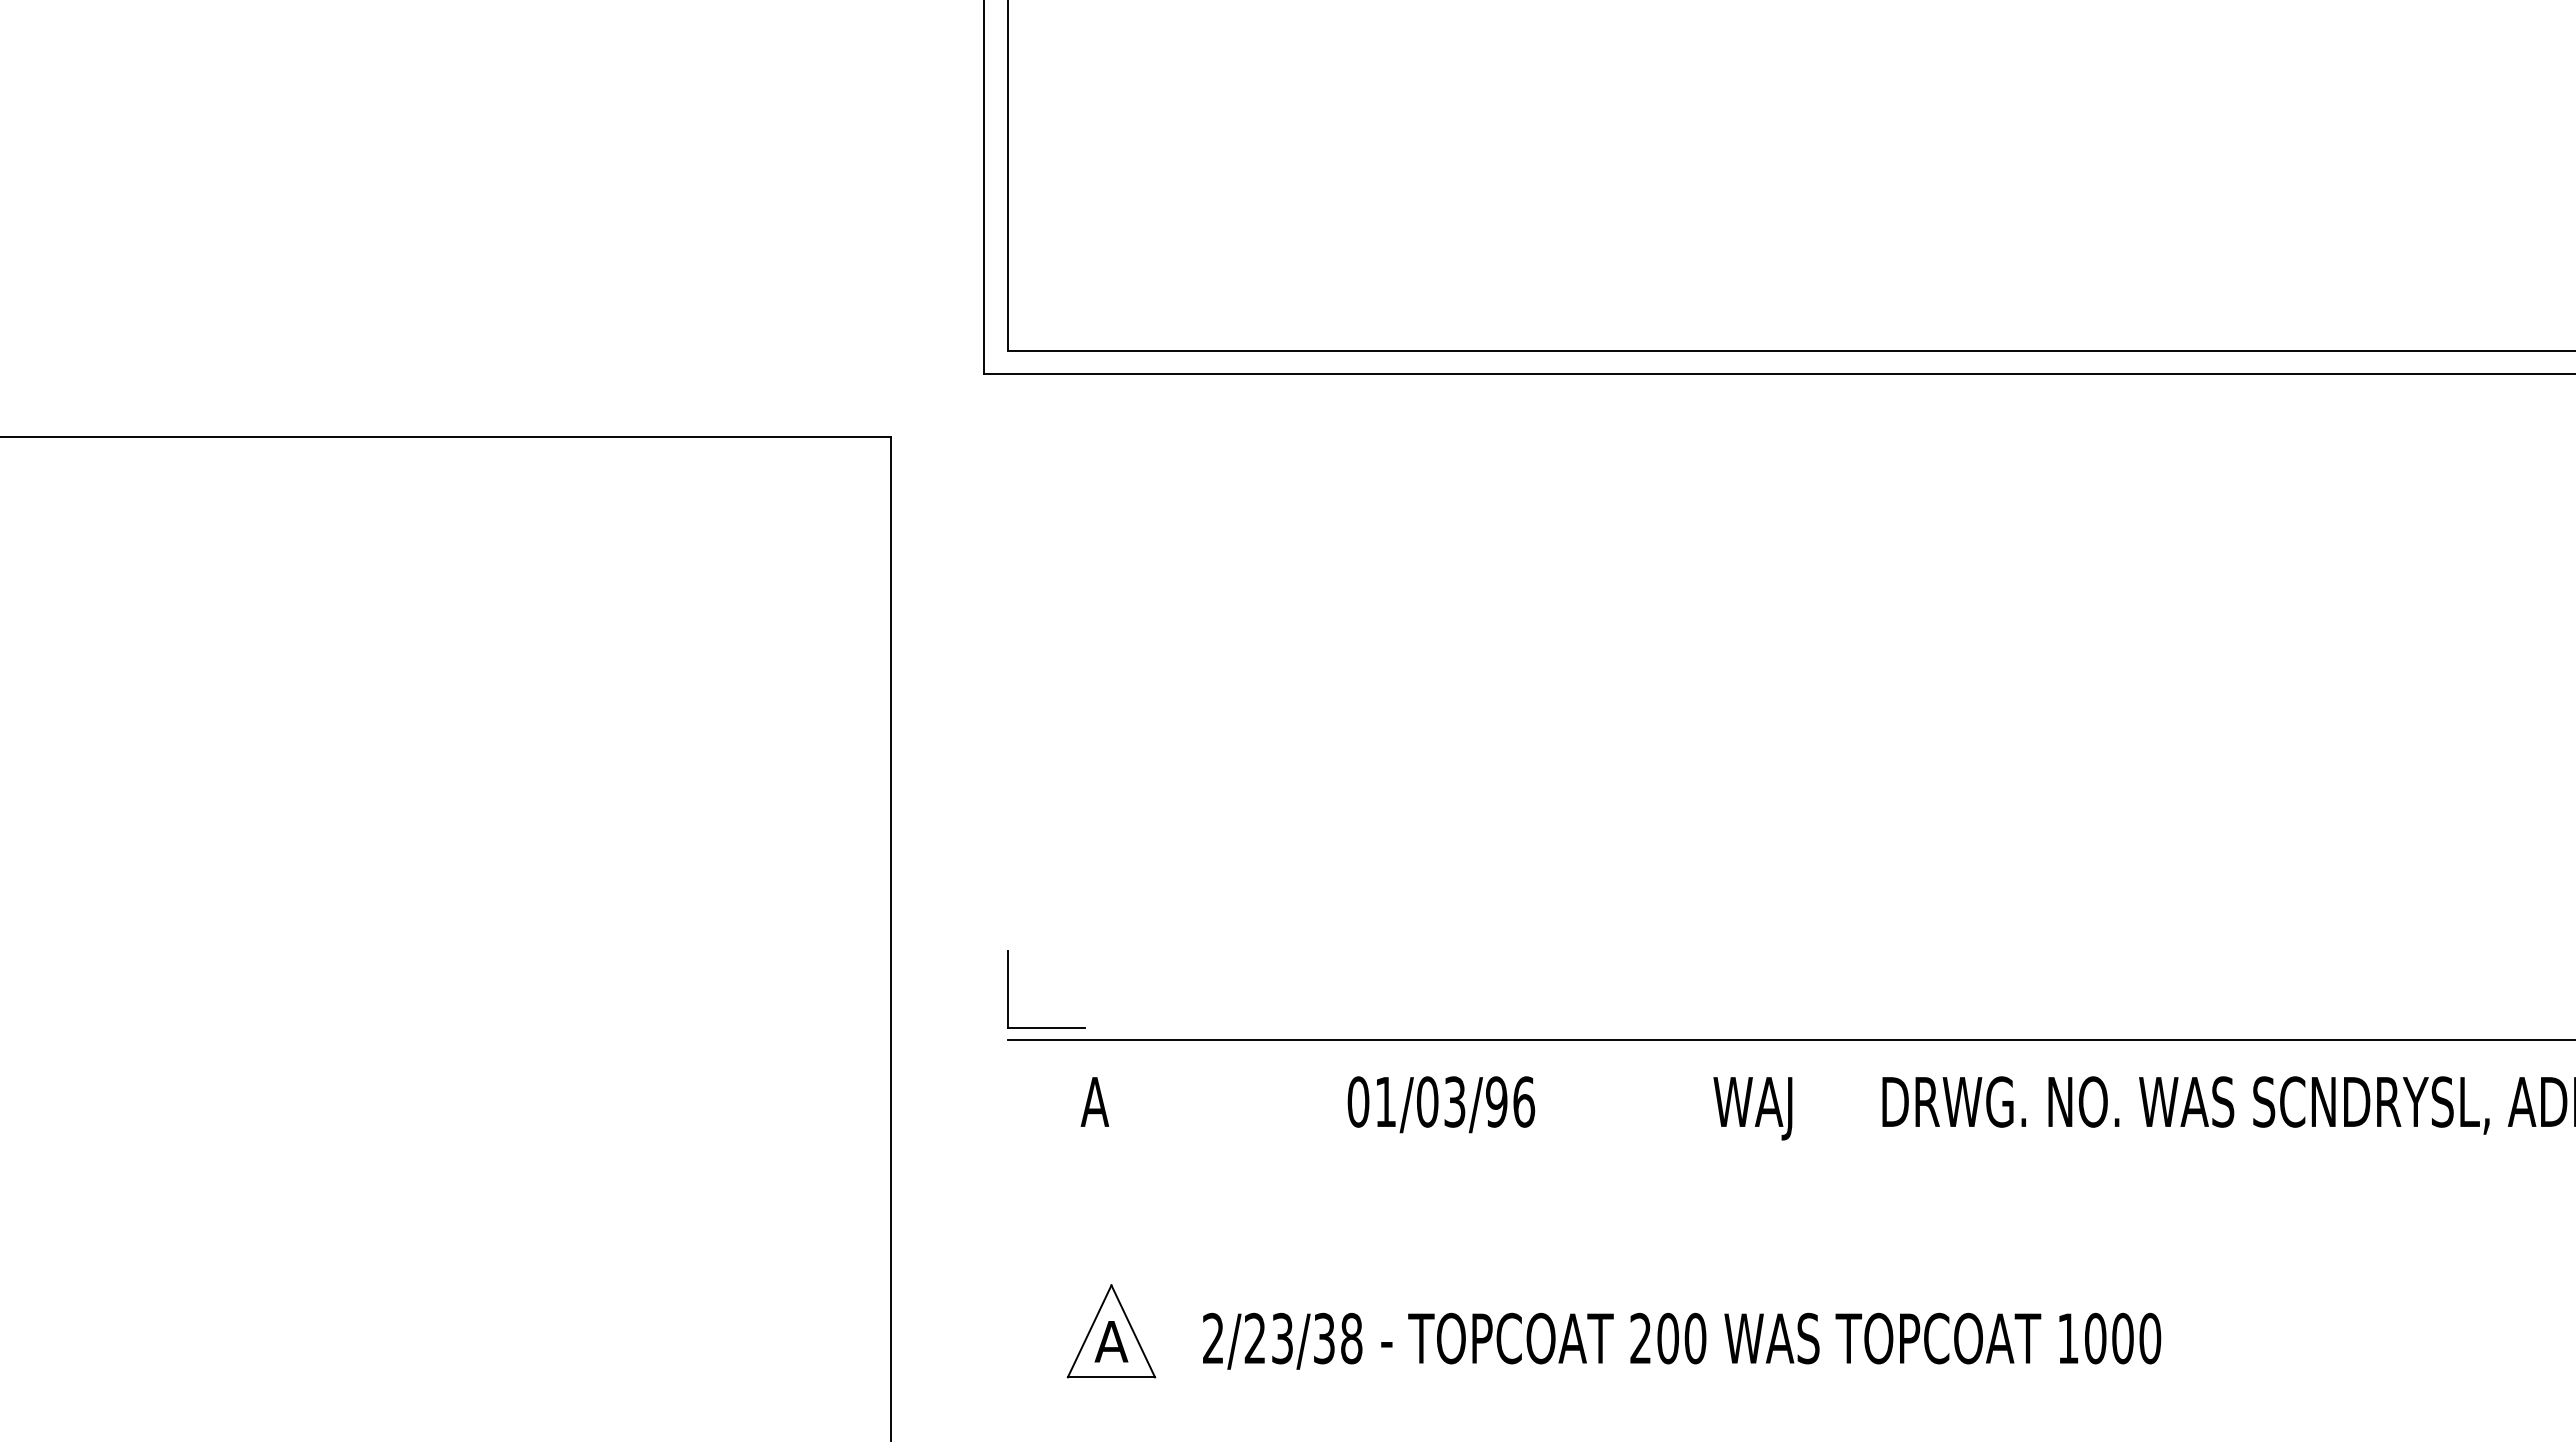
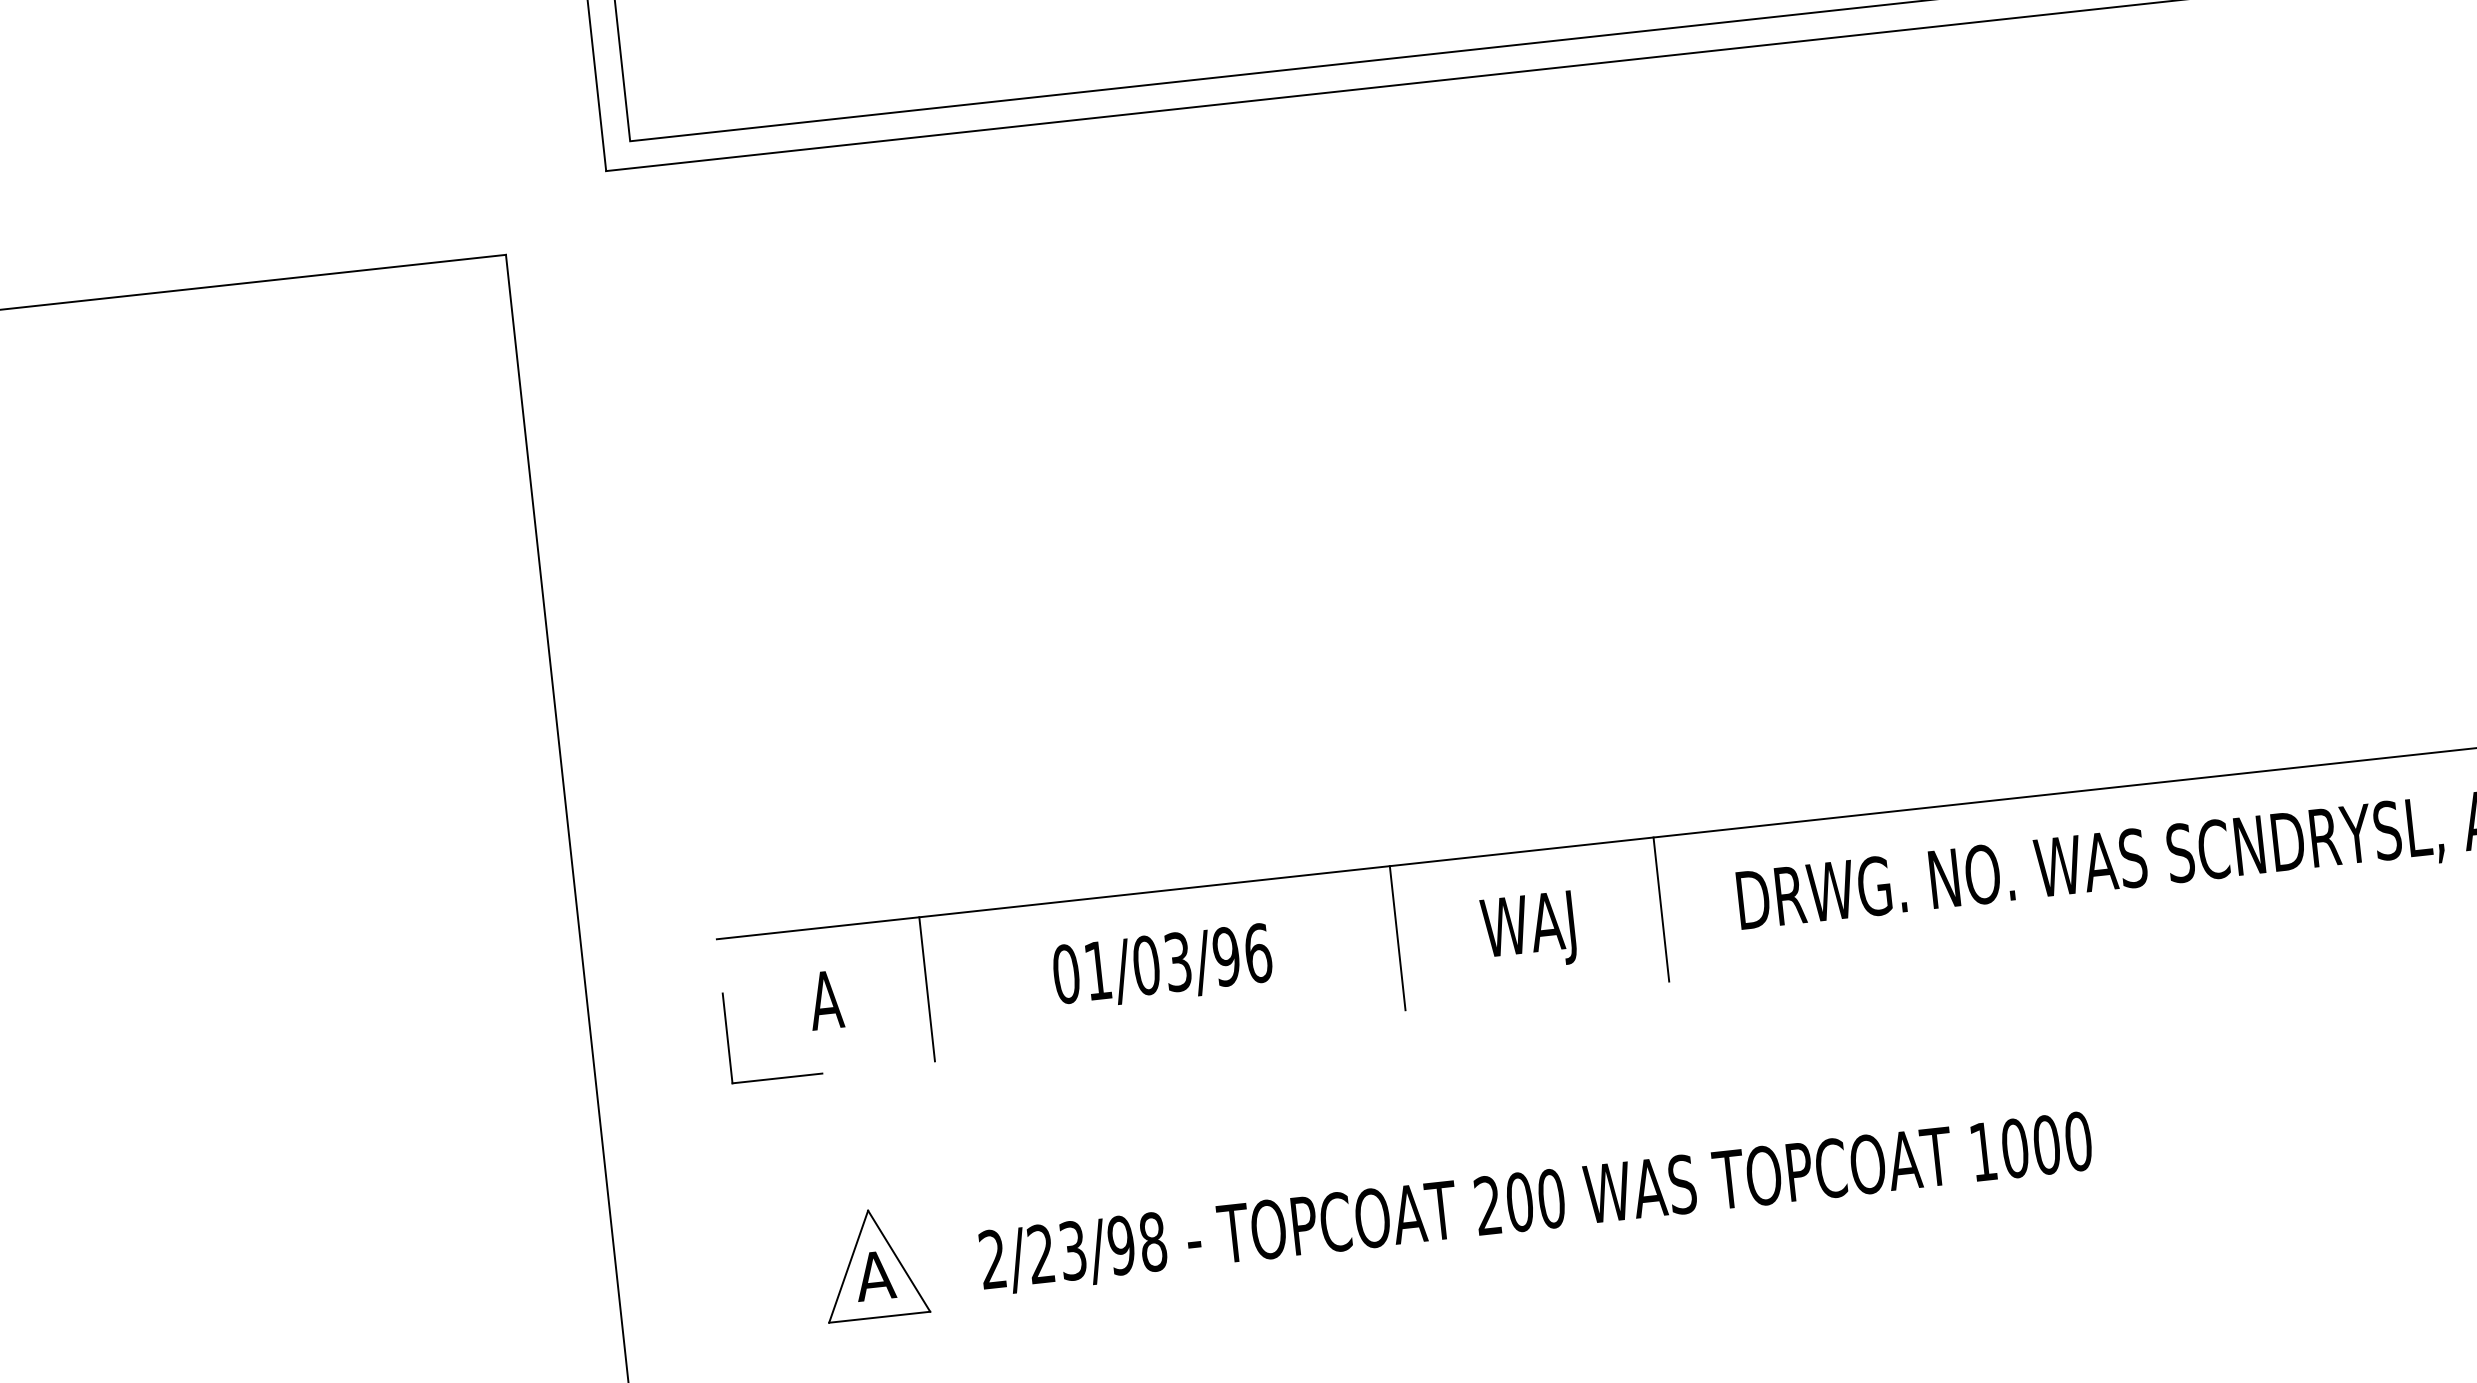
part: (1008, 989) -> (728, 1038), moved
line: (1182, 1101) -> (927, 988), added
line: (1588, 1101) -> (1397, 937), added
line: (1816, 1101) -> (1661, 908), added
text: (1441, 1104) -> (1162, 966), moved
text: (1752, 1108) -> (1528, 931), moved
text: (1324, 1338) -> (1121, 1245), 2/23/38 -> 2/23/98

